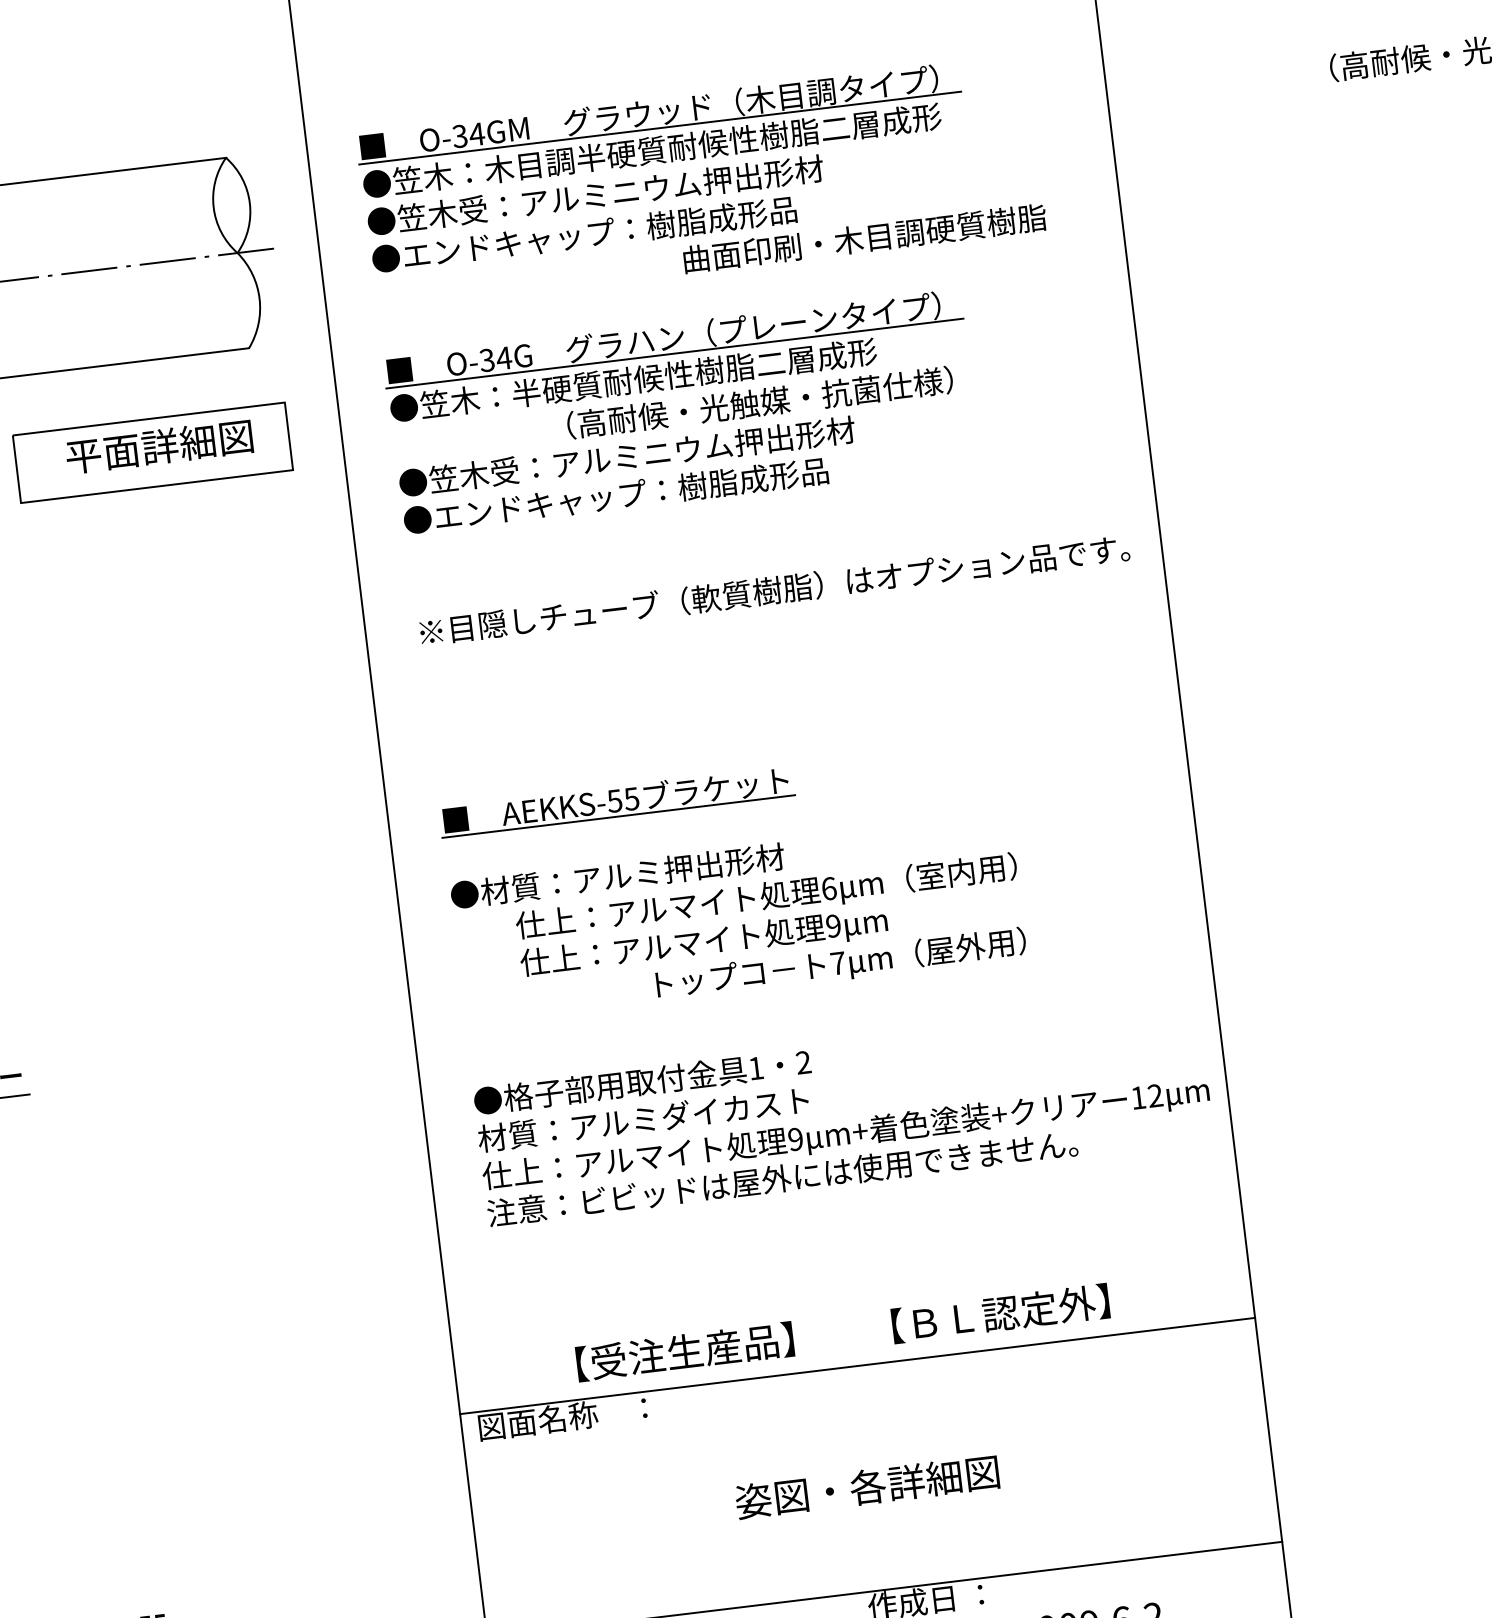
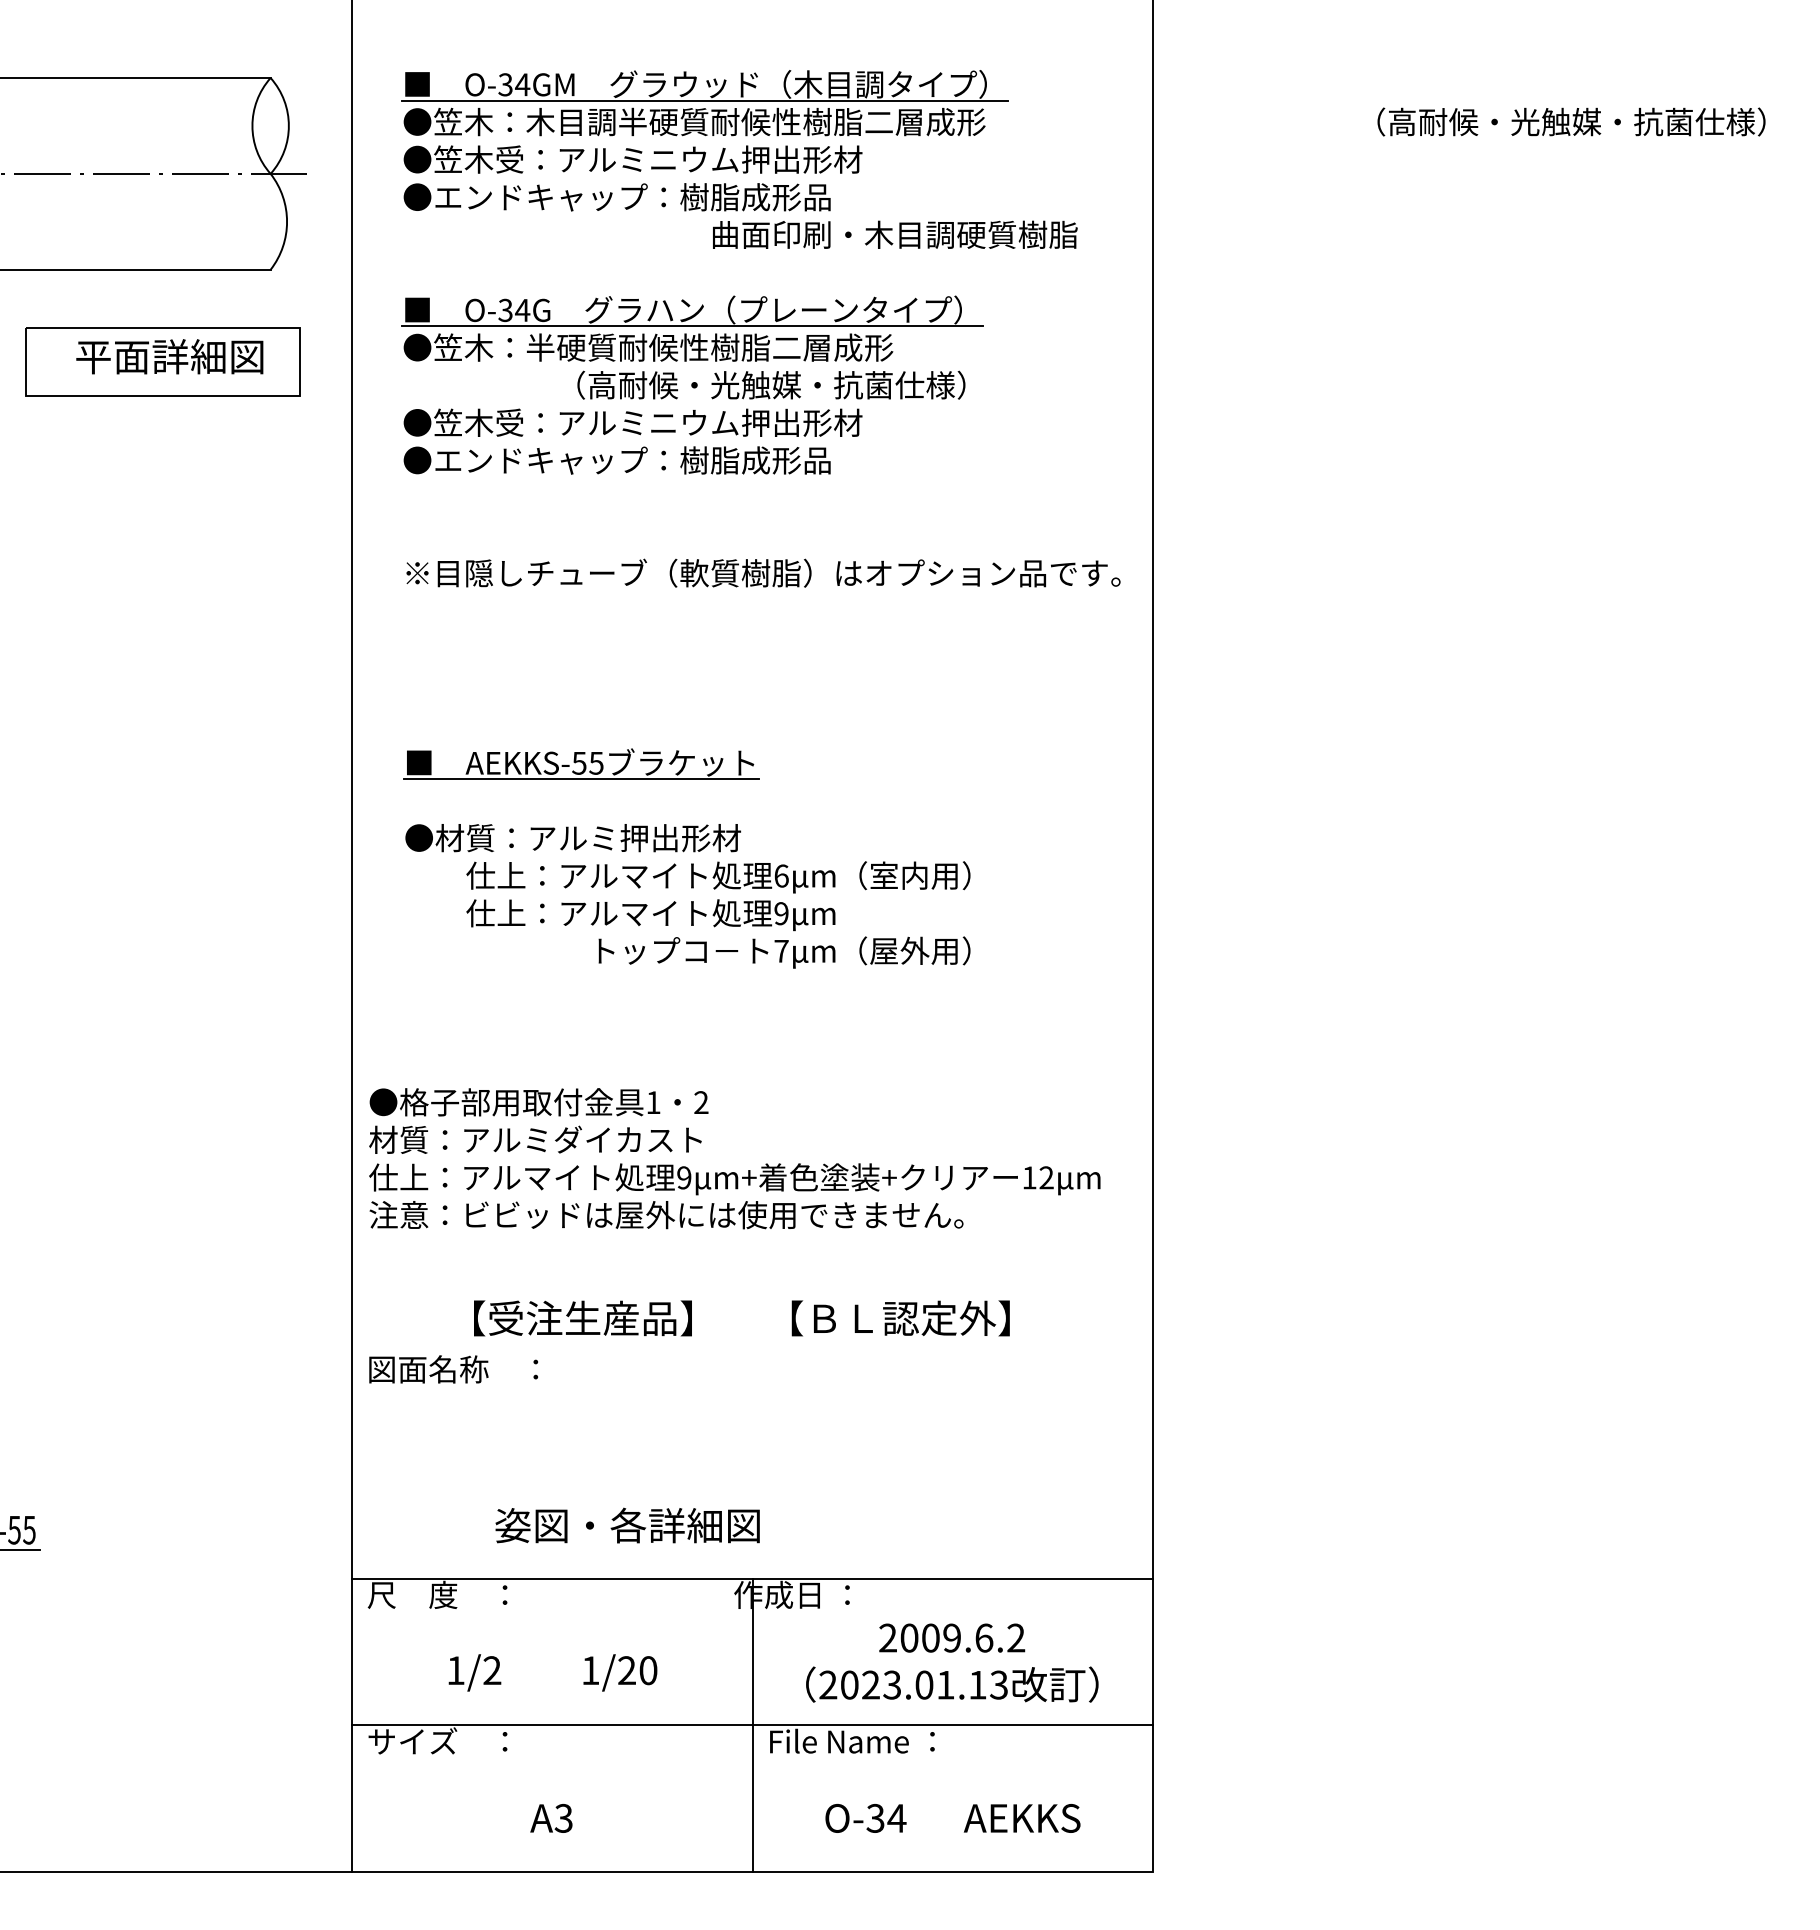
text: (843, 1114) -> (734, 1158), moved
line: (857, 1366) -> (752, 1353), removed
text: (867, 1486) -> (627, 1525), moved

